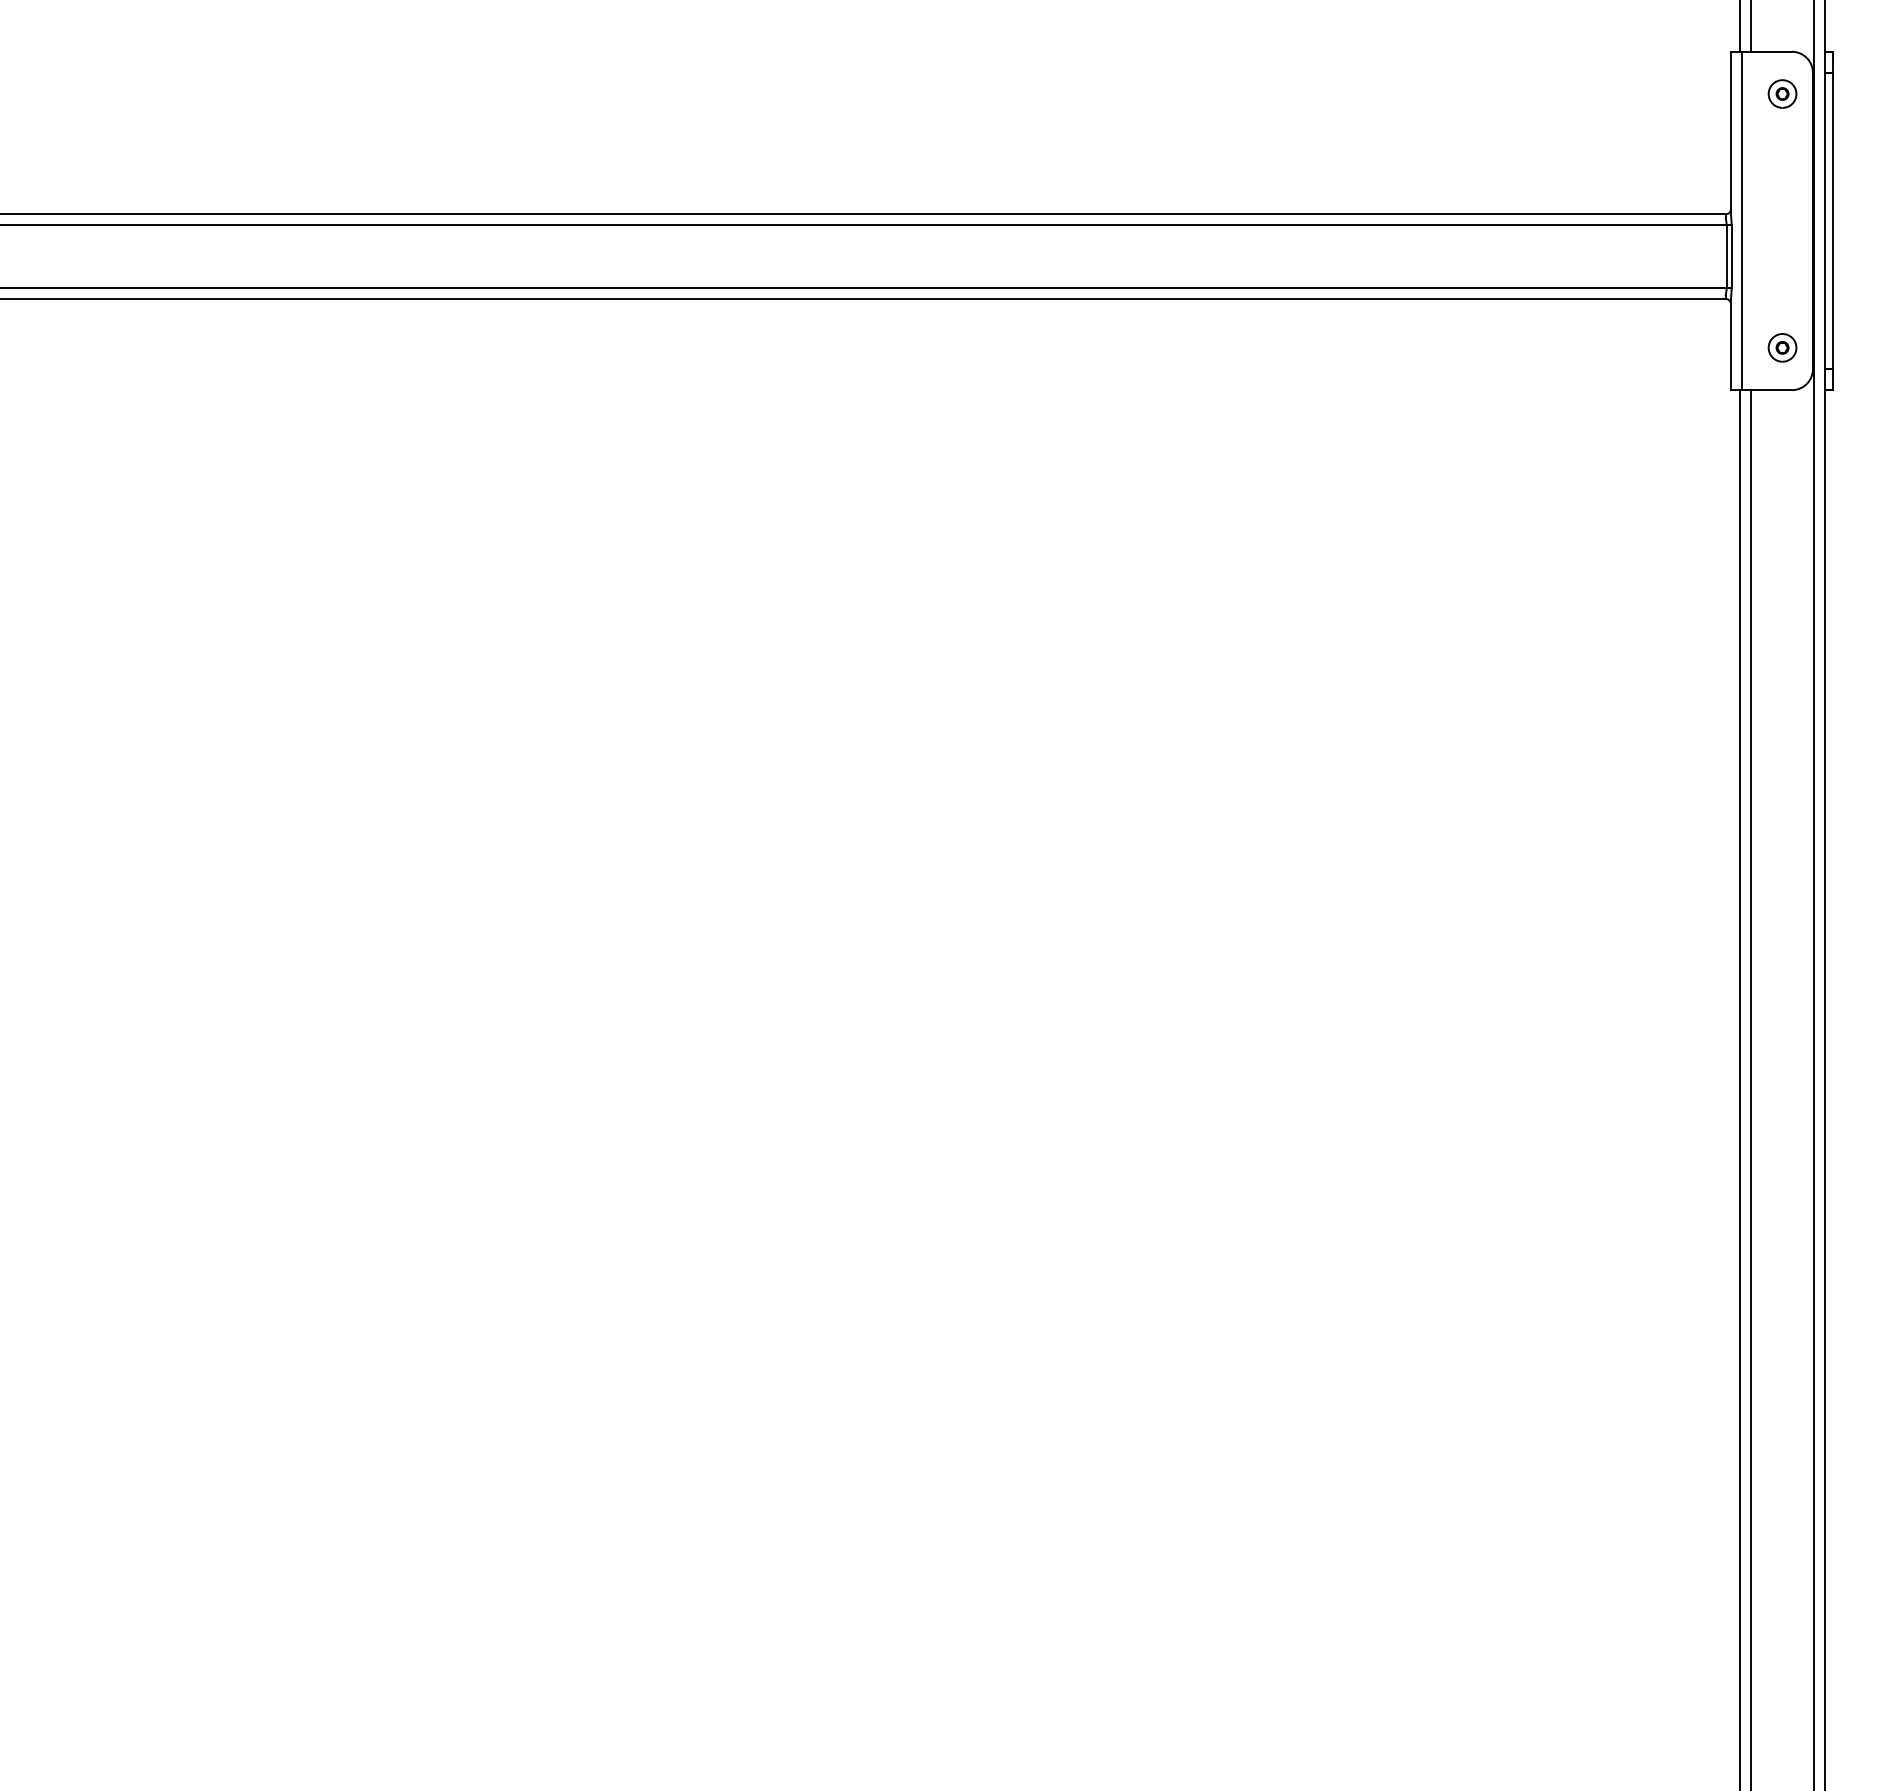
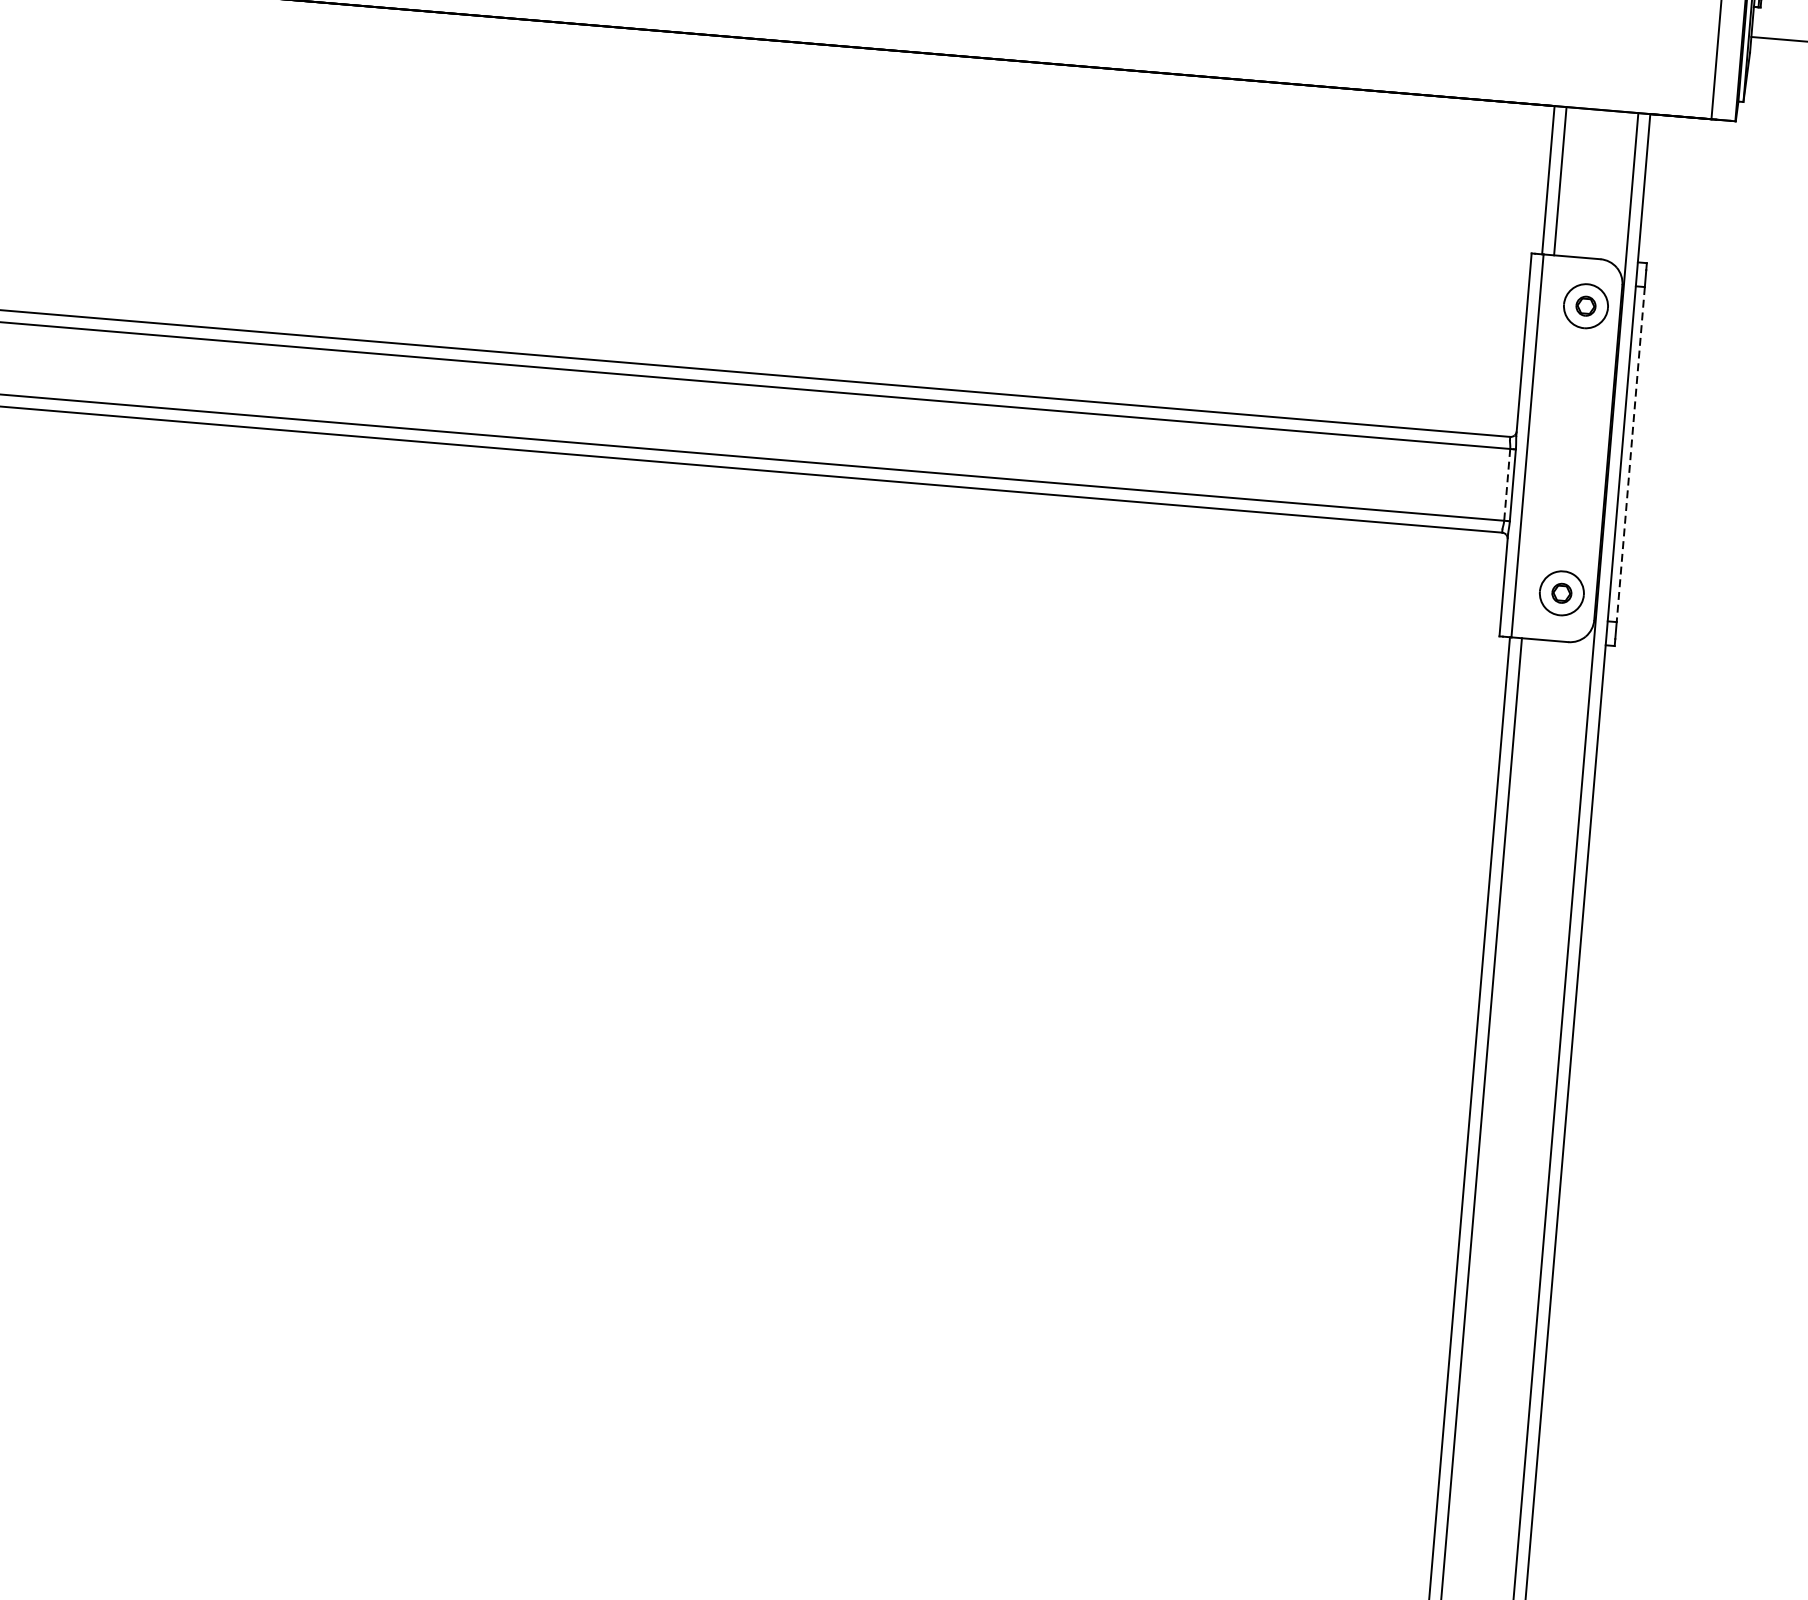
part: (1782, 93) -> (1585, 305), size x1.4
line: (1832, 221) -> (1630, 455), solid -> dashed
line: (1726, 256) -> (1507, 484), solid -> dashed
part: (1782, 347) -> (1561, 592), size x1.4

